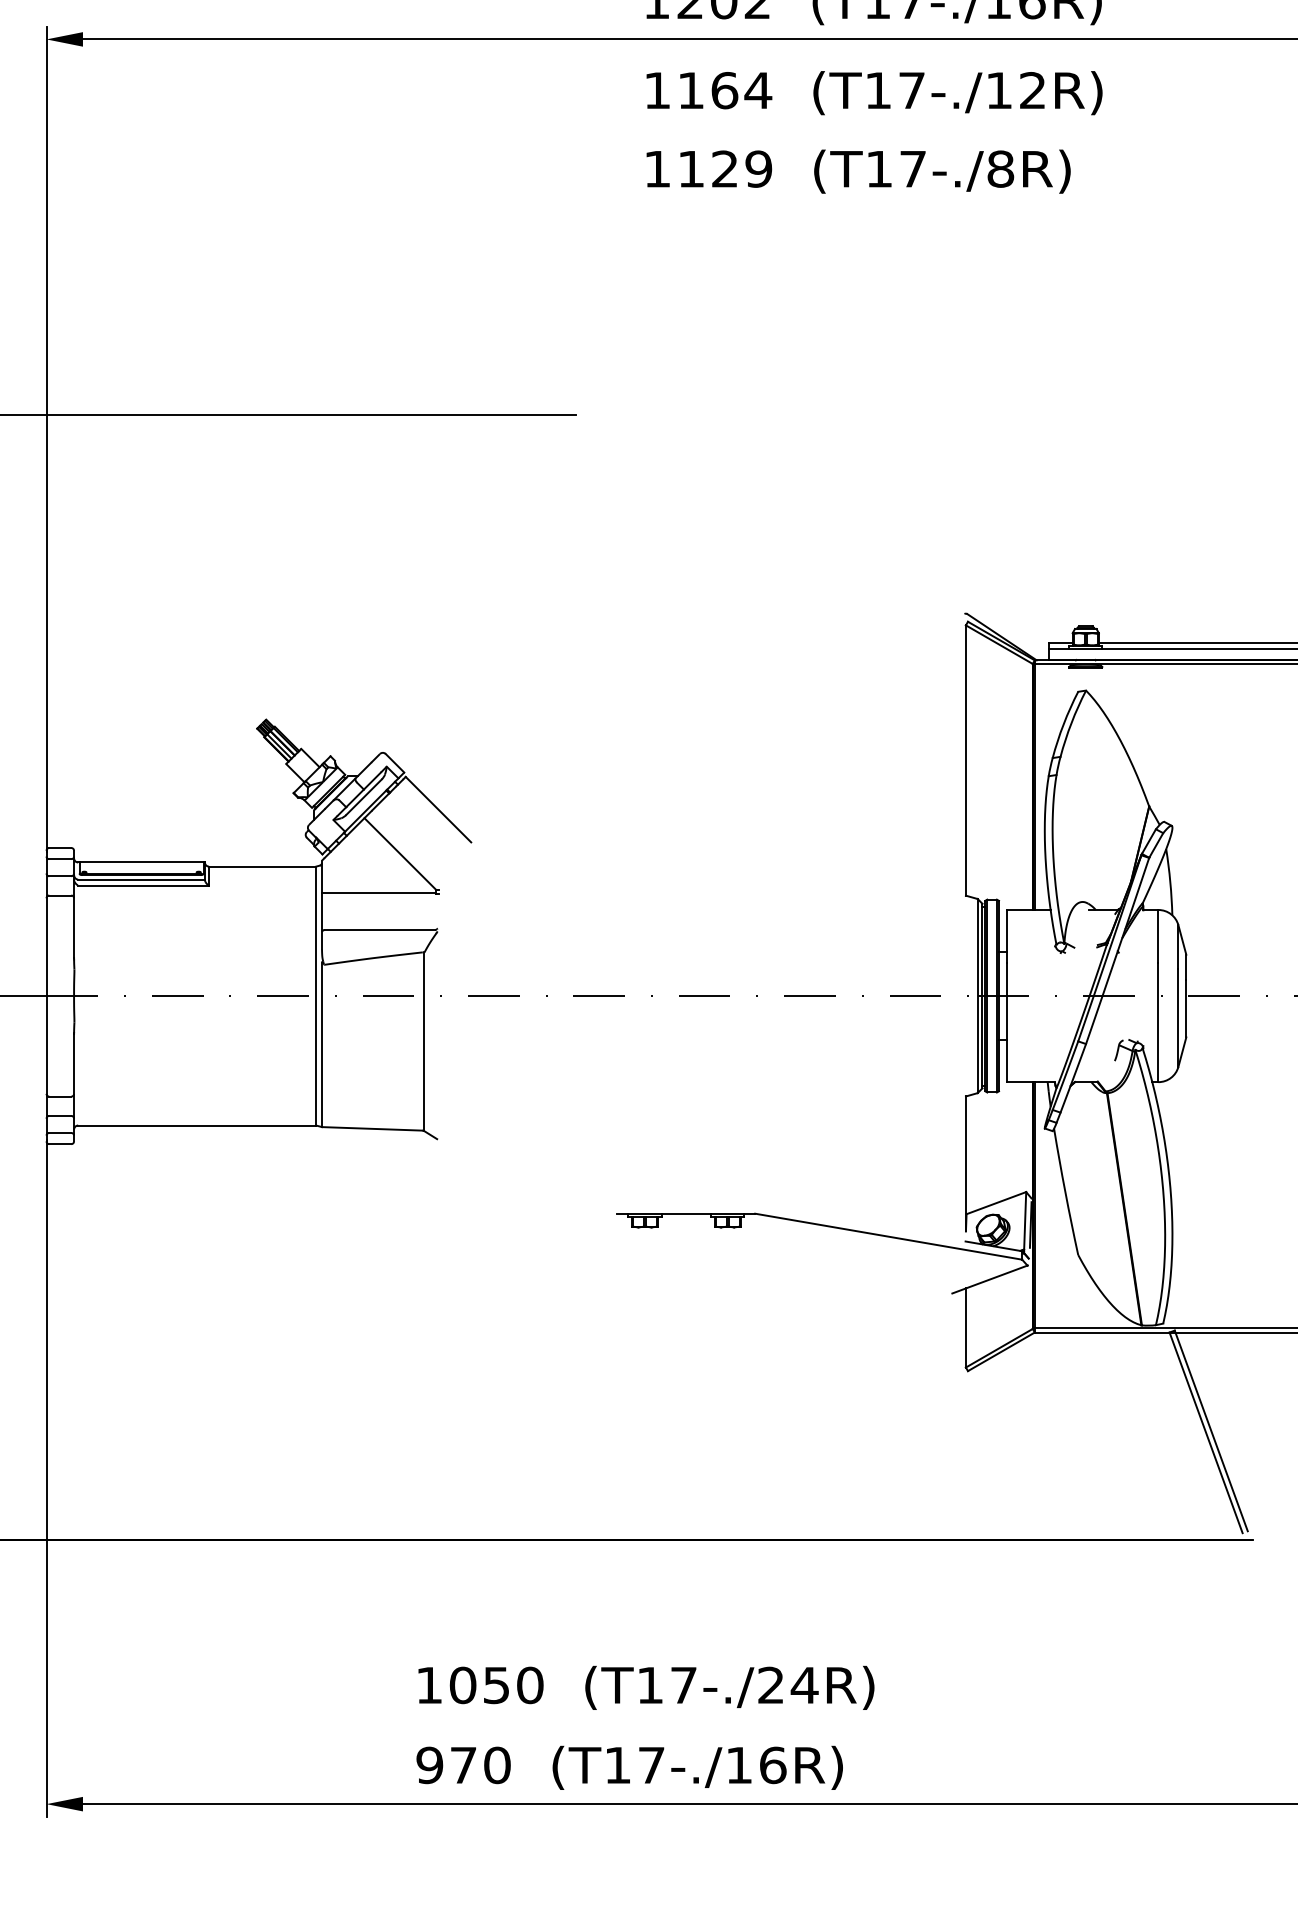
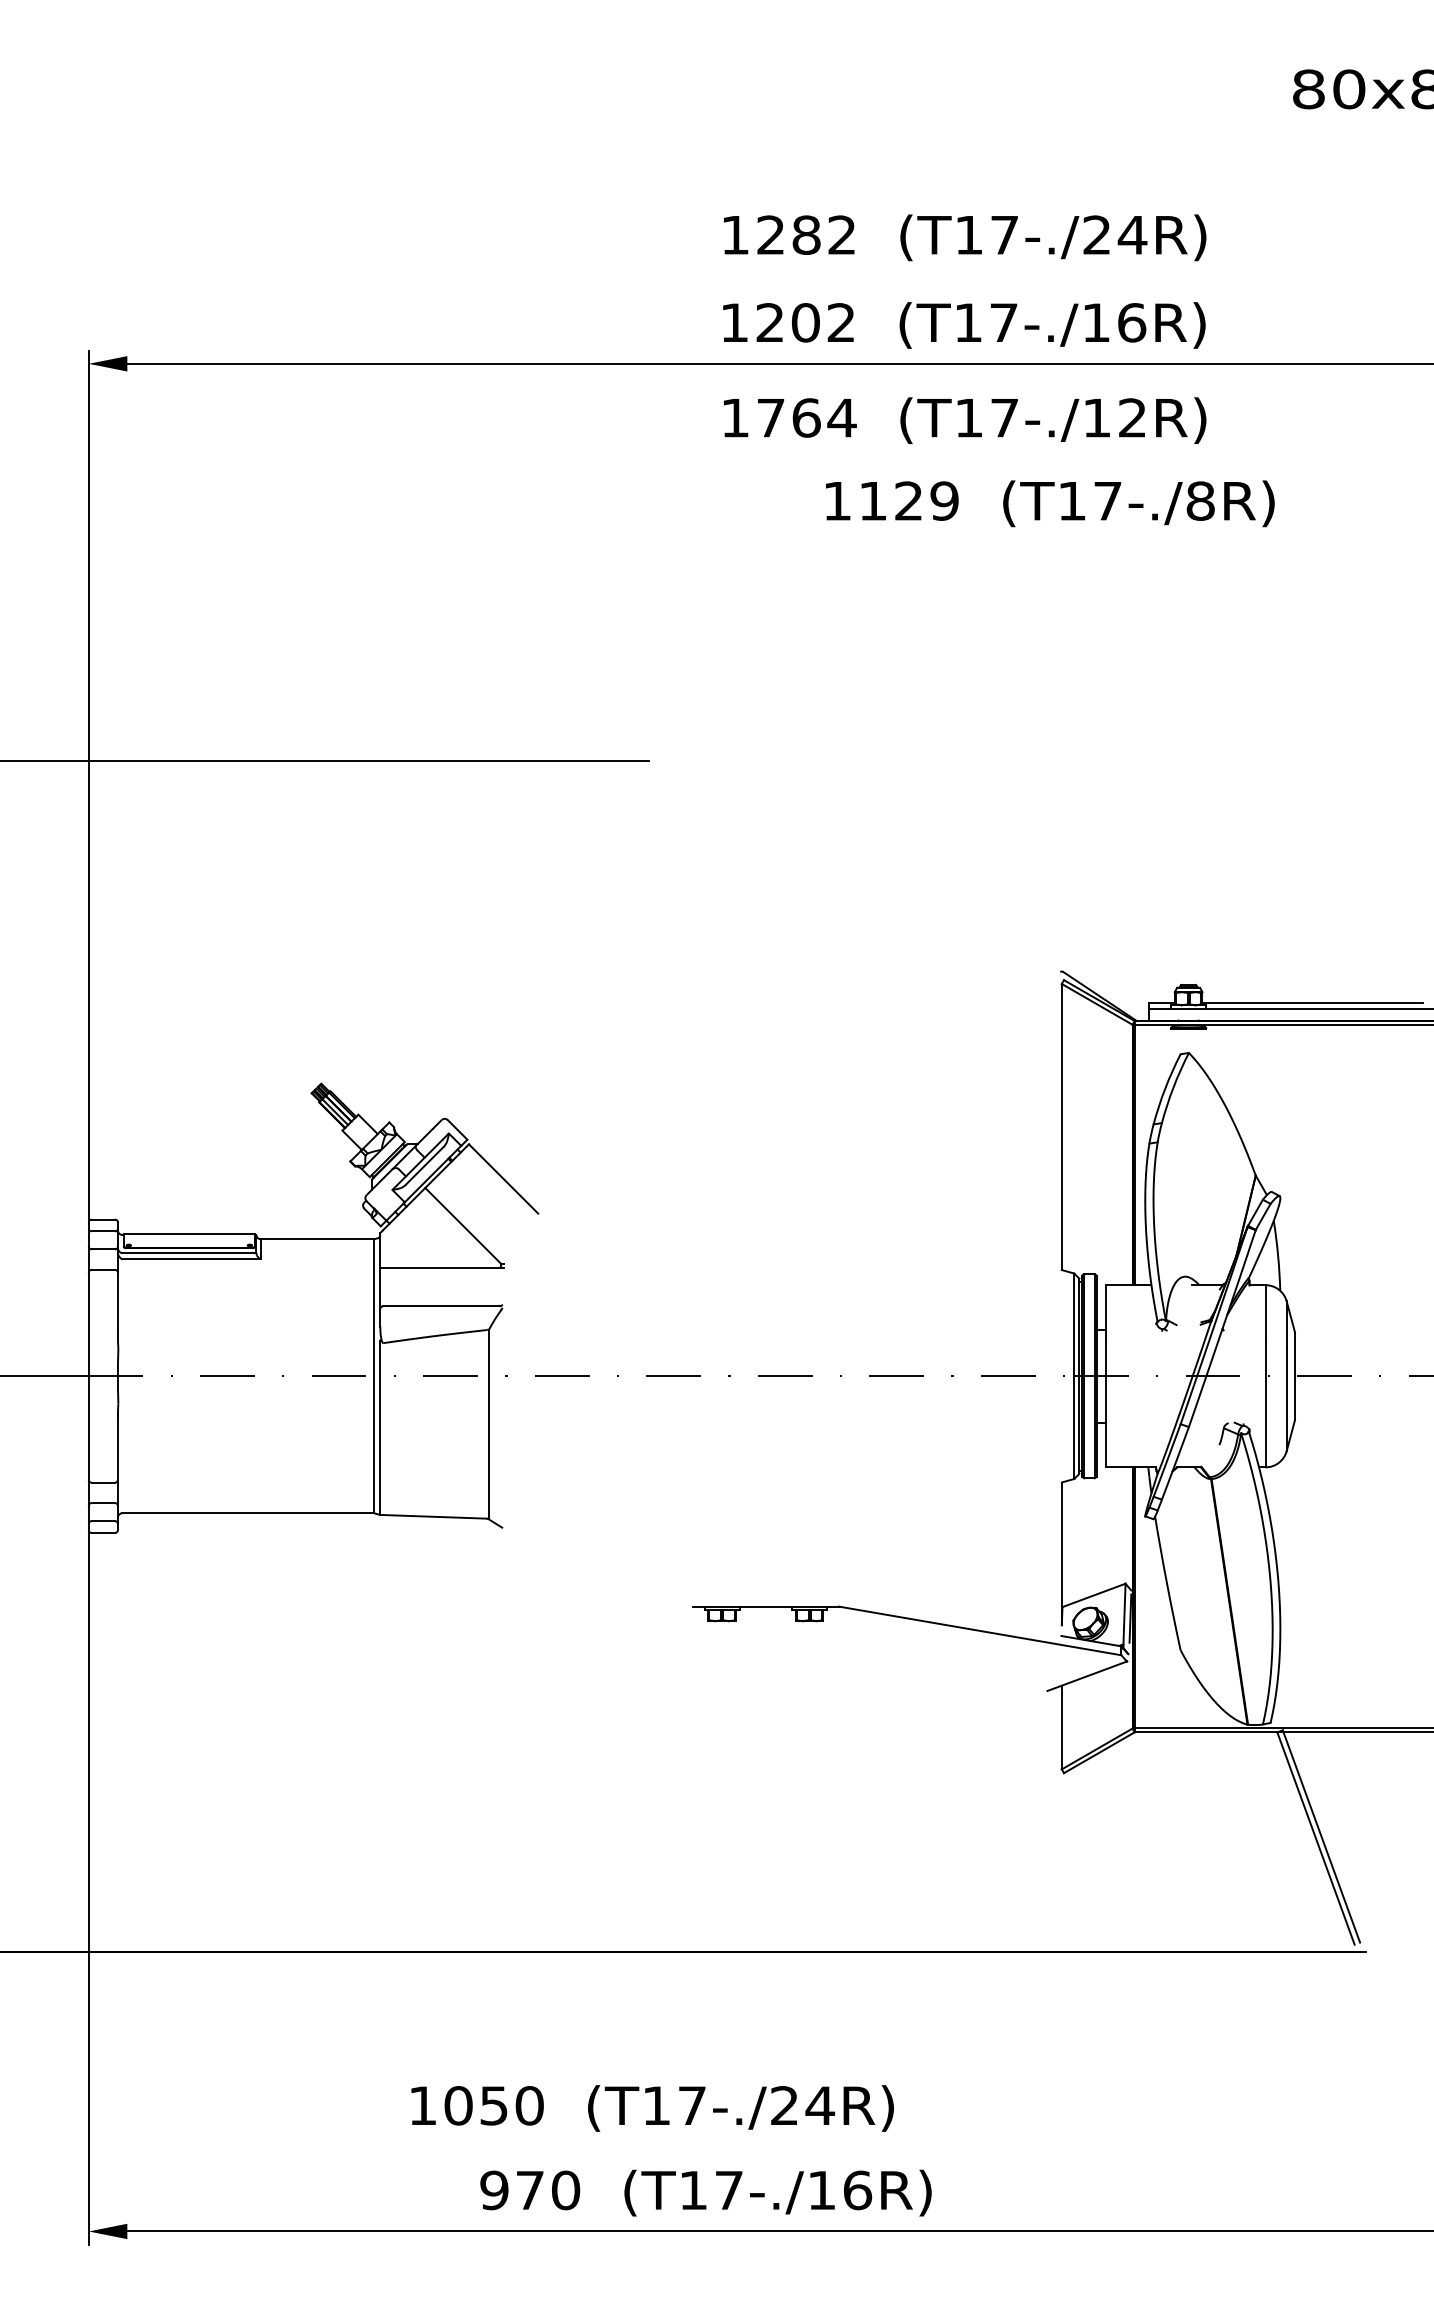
text: (691, 90) -> (771, 417), 1164 -> 1764
text: (858, 171) -> (1050, 503), moved
text: (646, 1687) -> (652, 2108), moved

